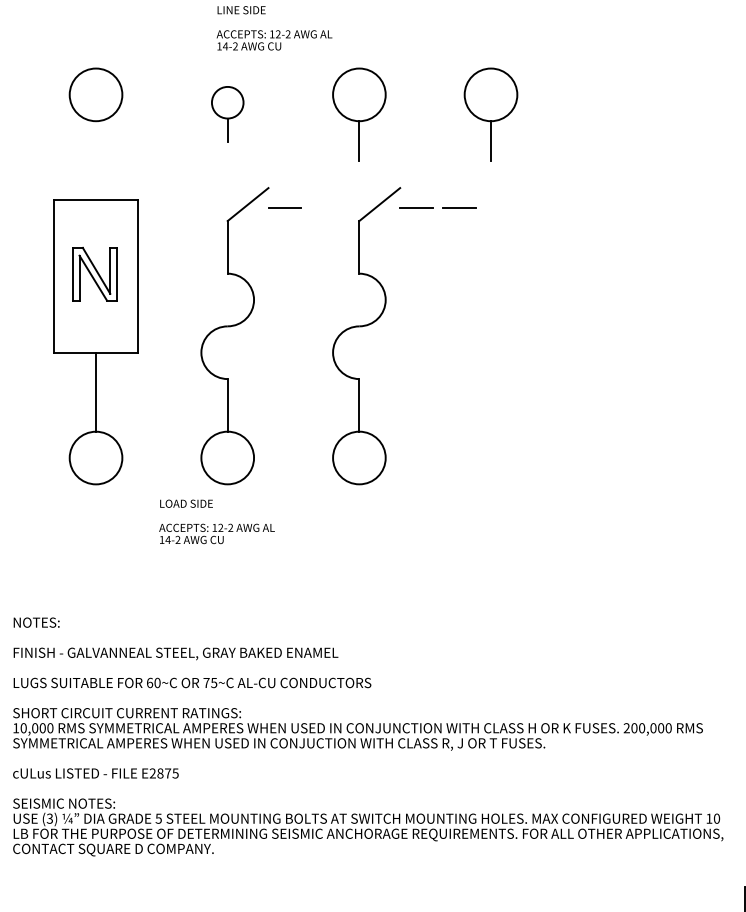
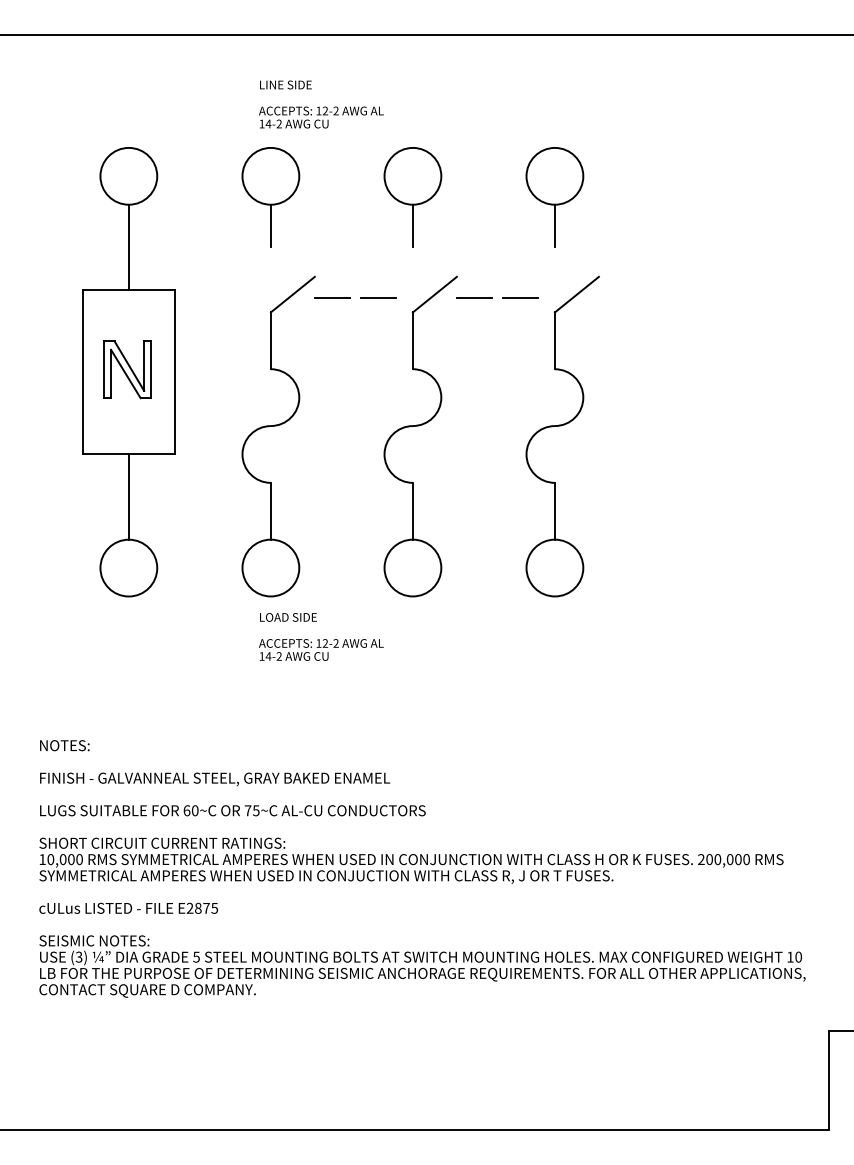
part: (227, 114) -> (270, 197), size x1.67
line: (95, 159) -> (128, 246), added
line: (327, 208) -> (378, 298), added
part: (497, 326) -> (561, 426), added
text: (217, 521) -> (321, 636), moved

